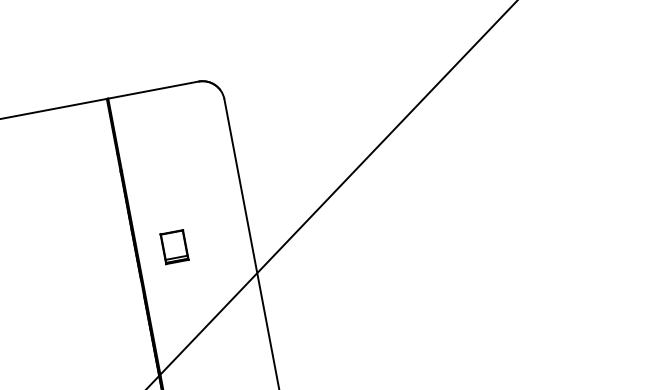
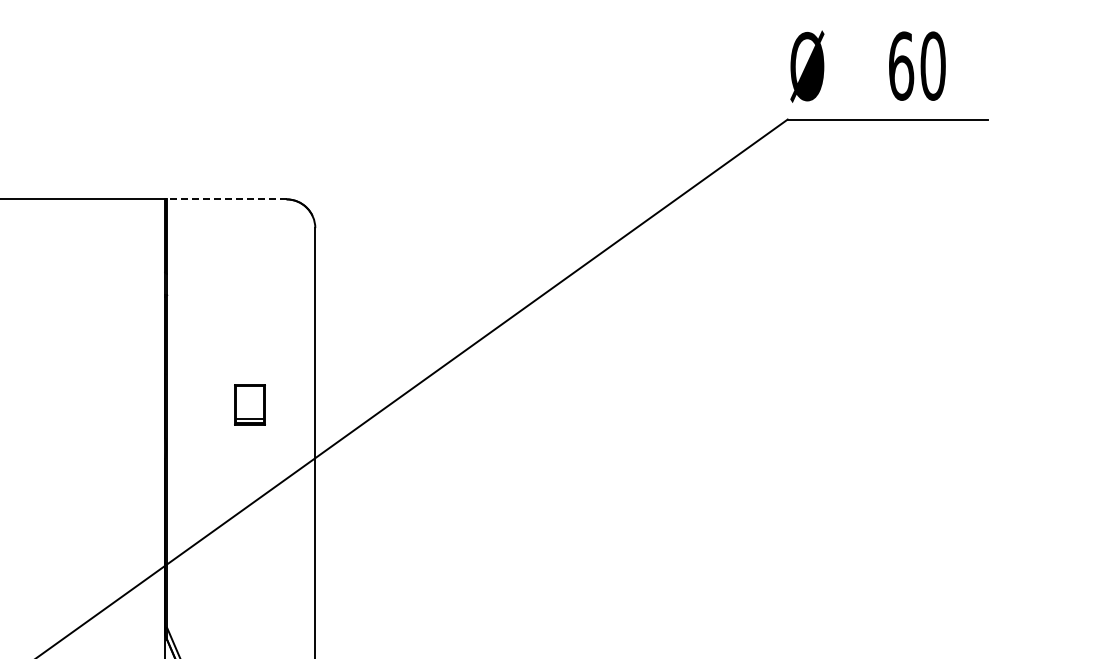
line: (153, 90) -> (226, 199), solid -> dashed
part: (174, 246) -> (249, 404), moved

